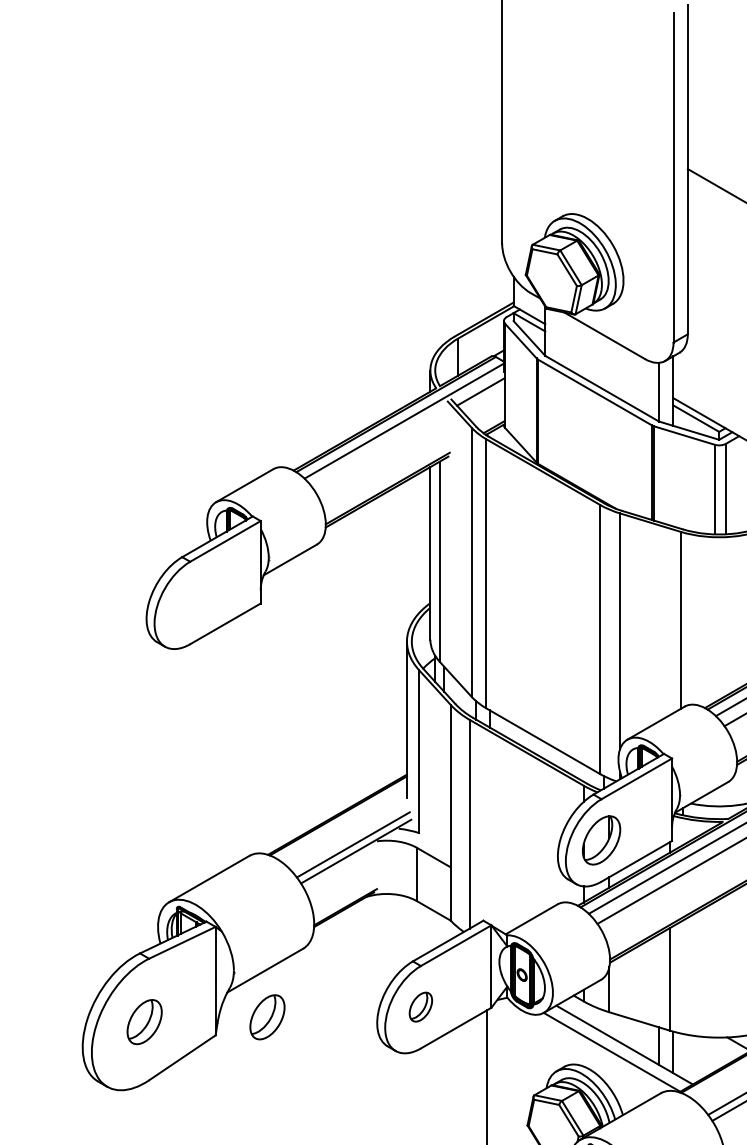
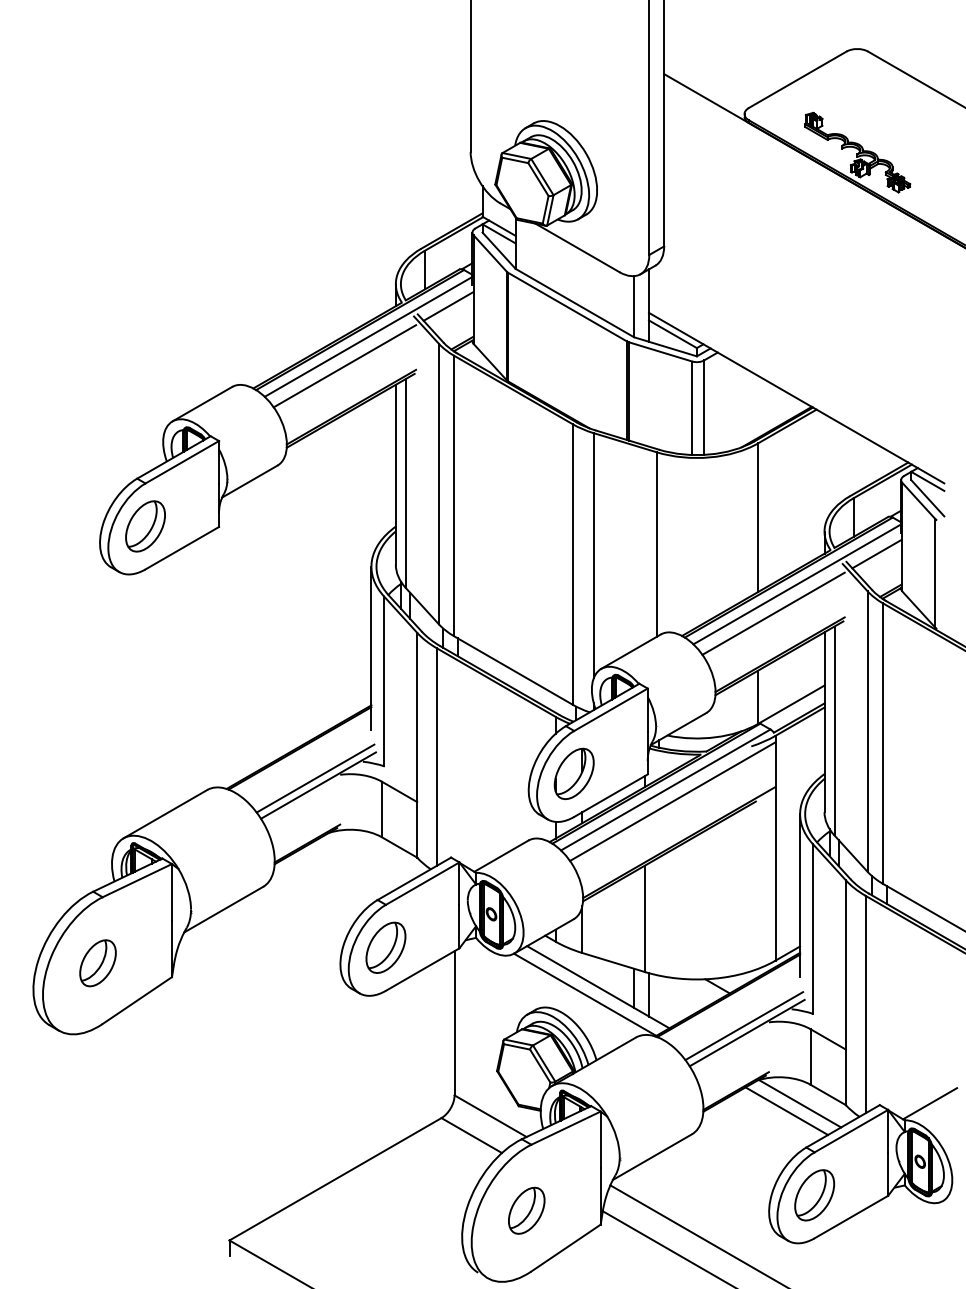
line: (381, 449) -> (344, 366), added
part: (190, 603) -> (145, 526), added
part: (420, 1006) -> (385, 947), size x1.67
part: (266, 1017) -> (225, 958), removed

